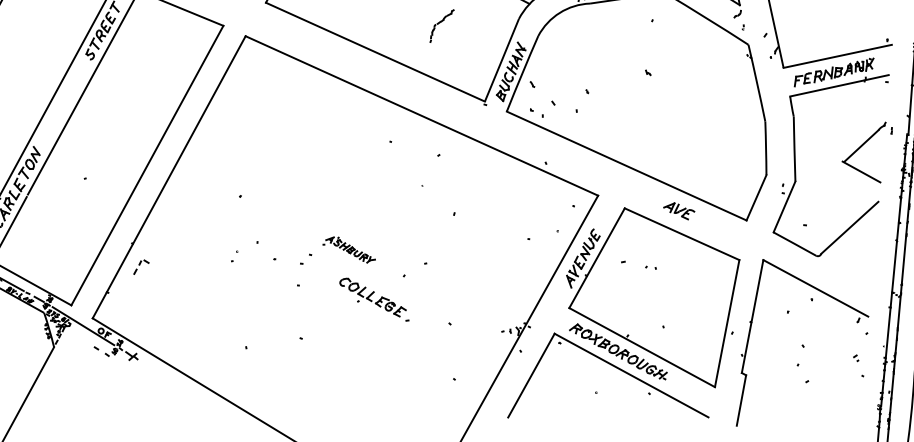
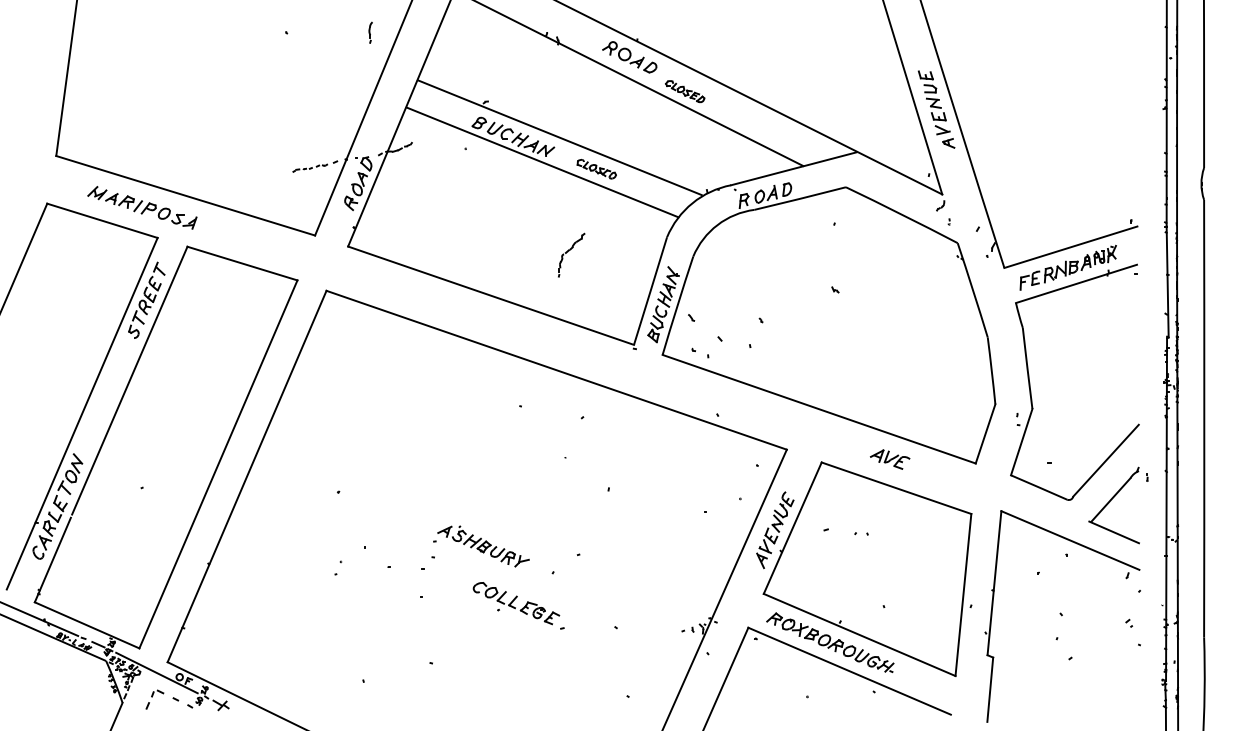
part: (862, 145) -> (1112, 499), moved
part: (349, 249) -> (481, 546), size x1.43
part: (141, 267) -> (154, 699), moved

